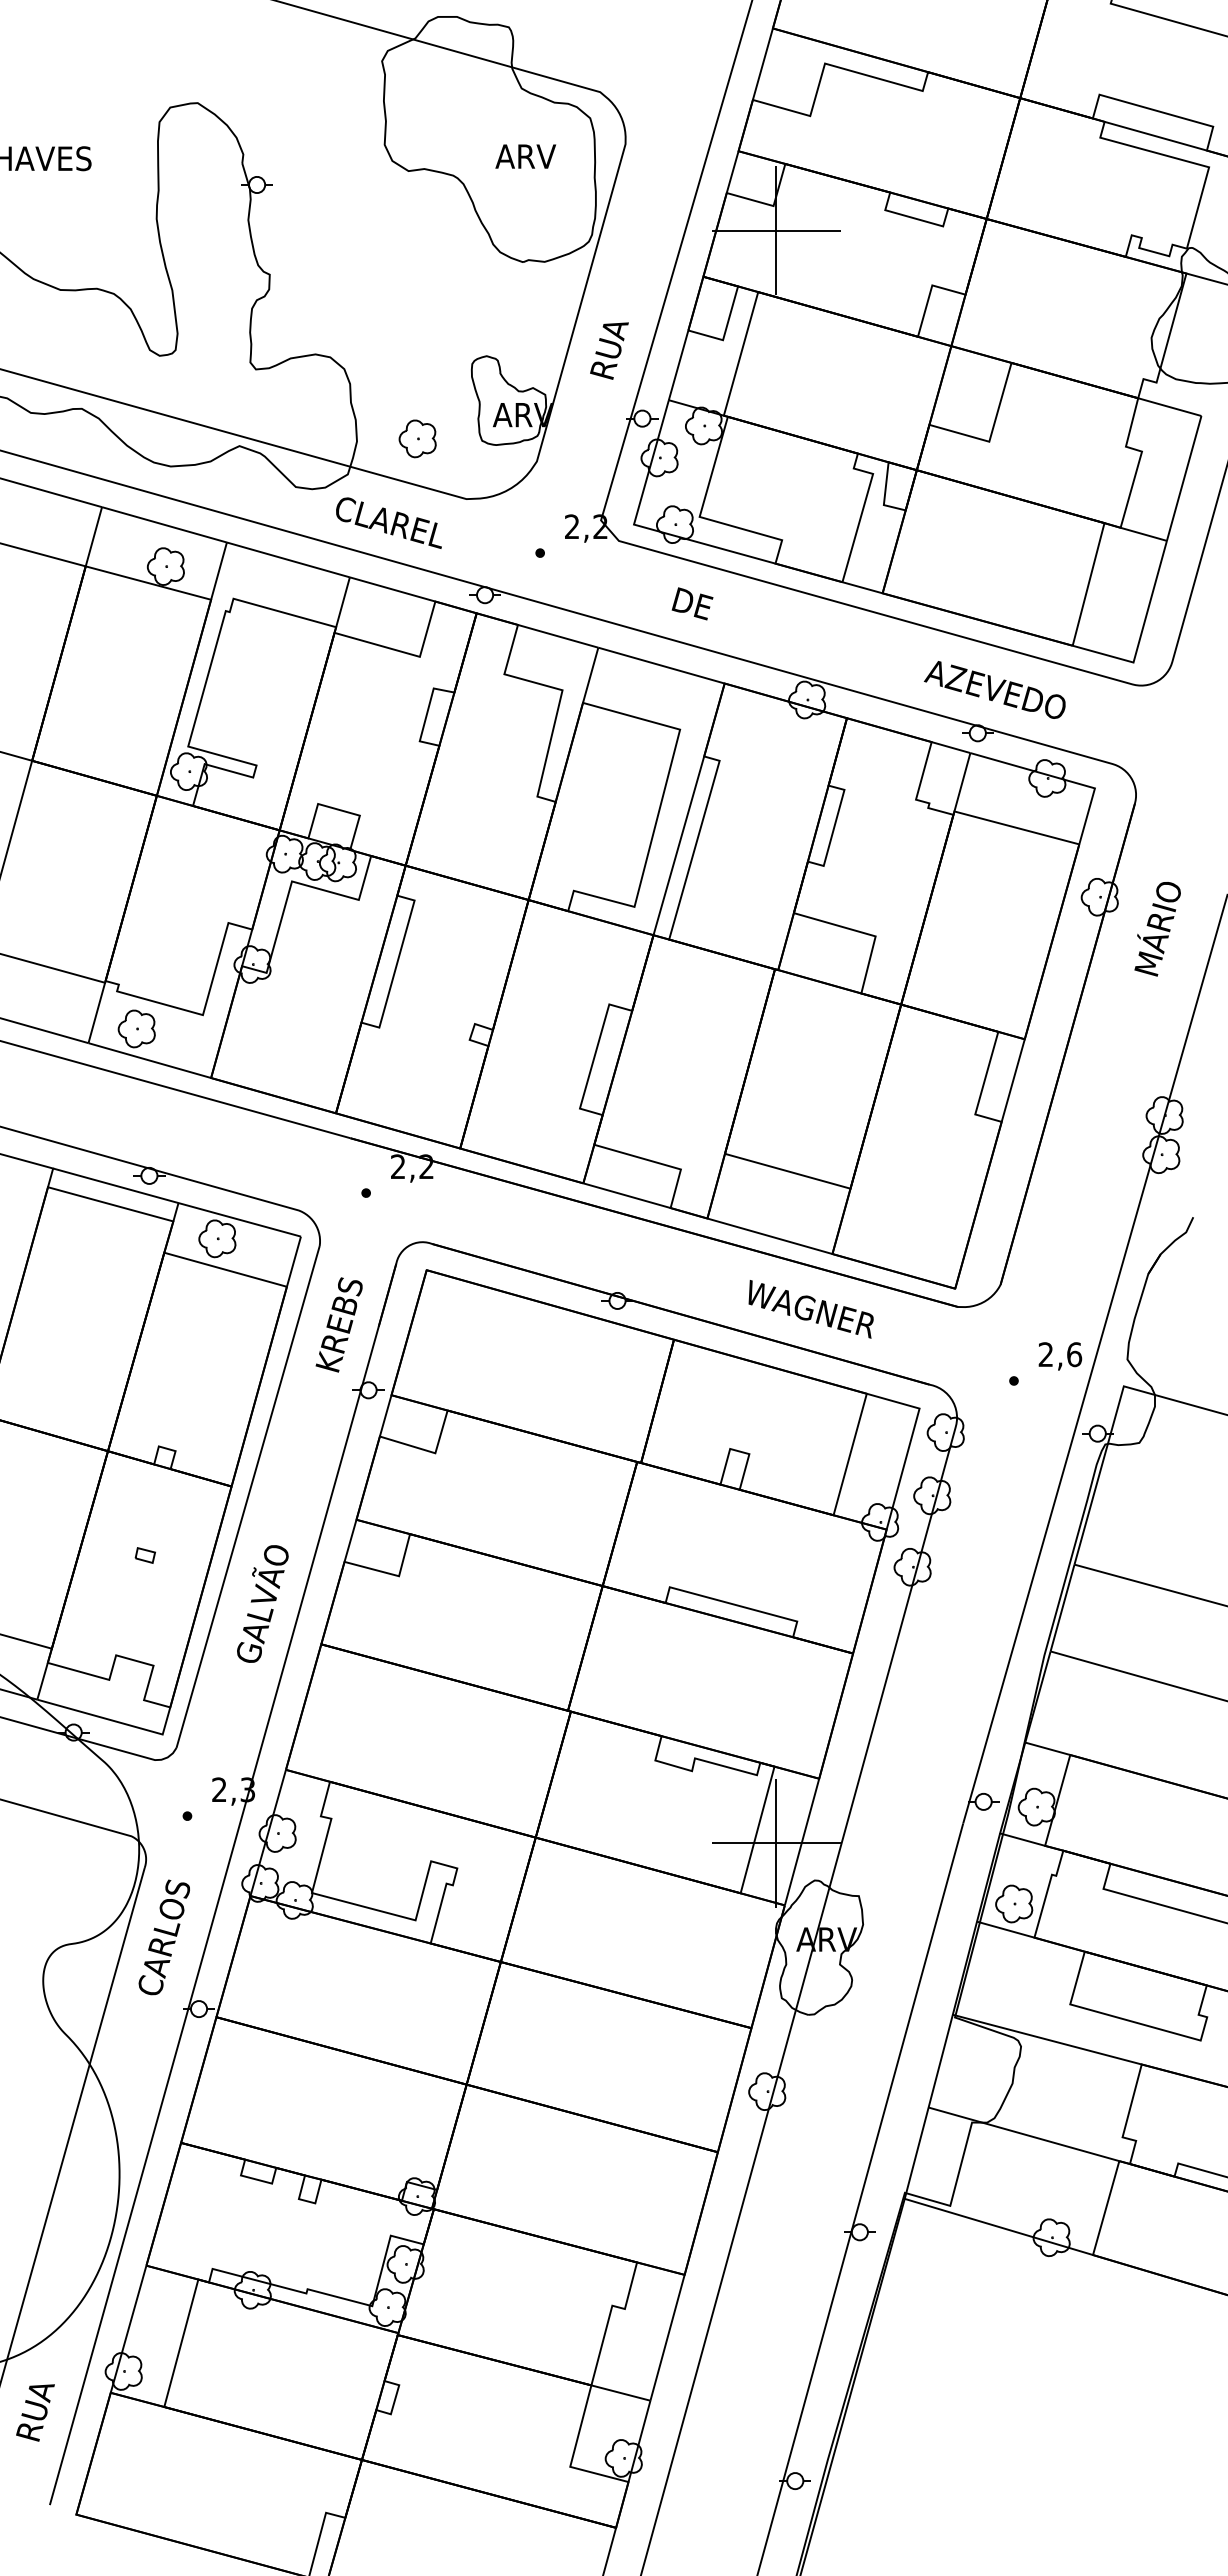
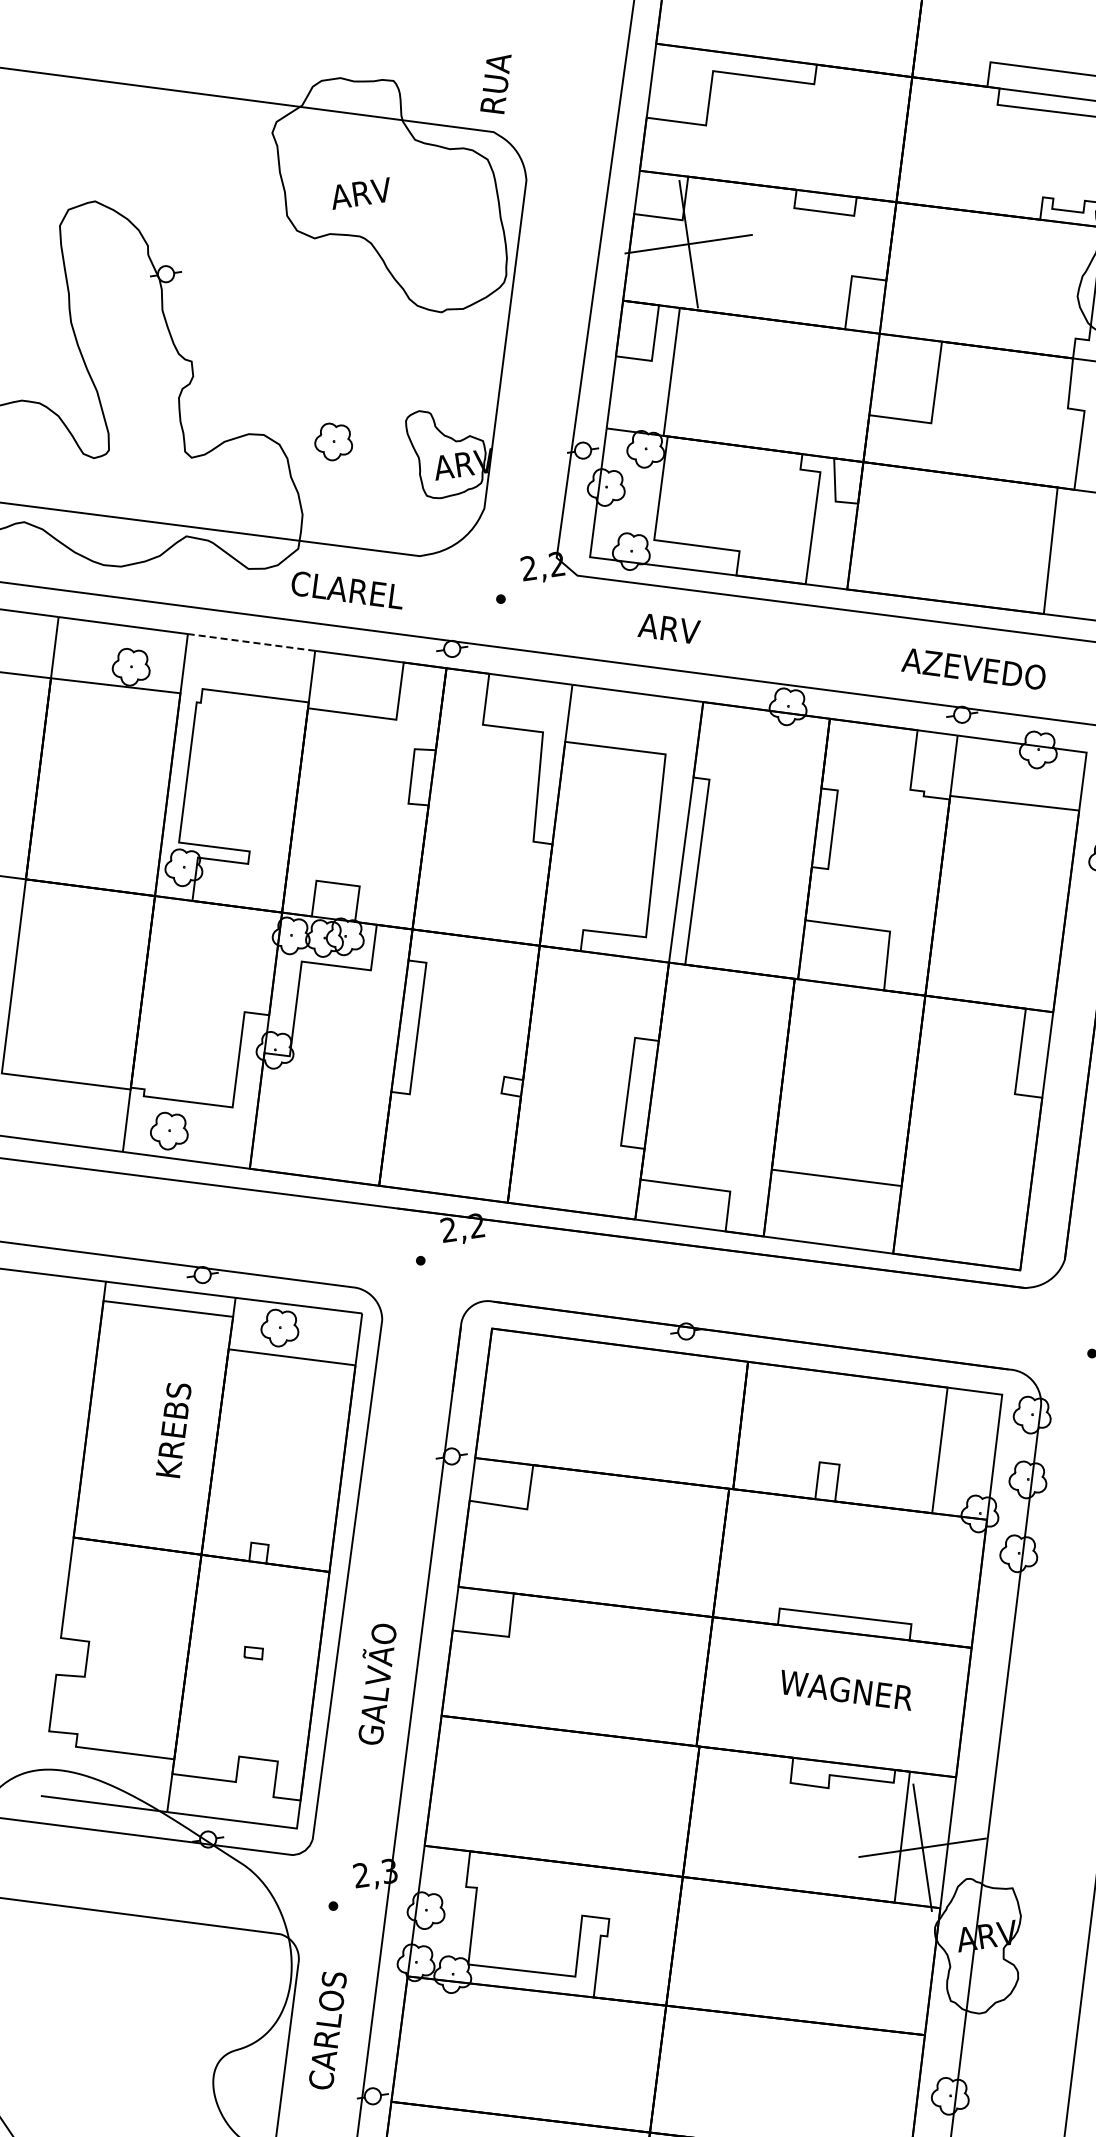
text: (525, 156) -> (360, 193), moved
text: (609, 350) -> (496, 85), moved
part: (417, 438) -> (333, 441), moved
line: (288, 559) -> (251, 642), solid -> dashed
text: (701, 605) -> (668, 627), DE -> ARV
text: (810, 1309) -> (846, 1690), moved
text: (338, 1324) -> (172, 1430), moved

